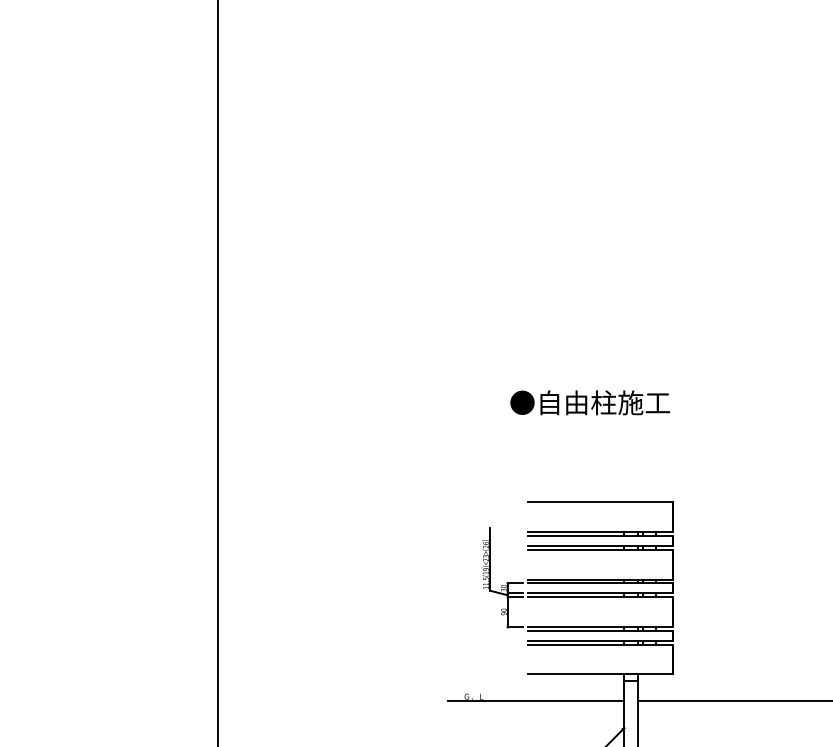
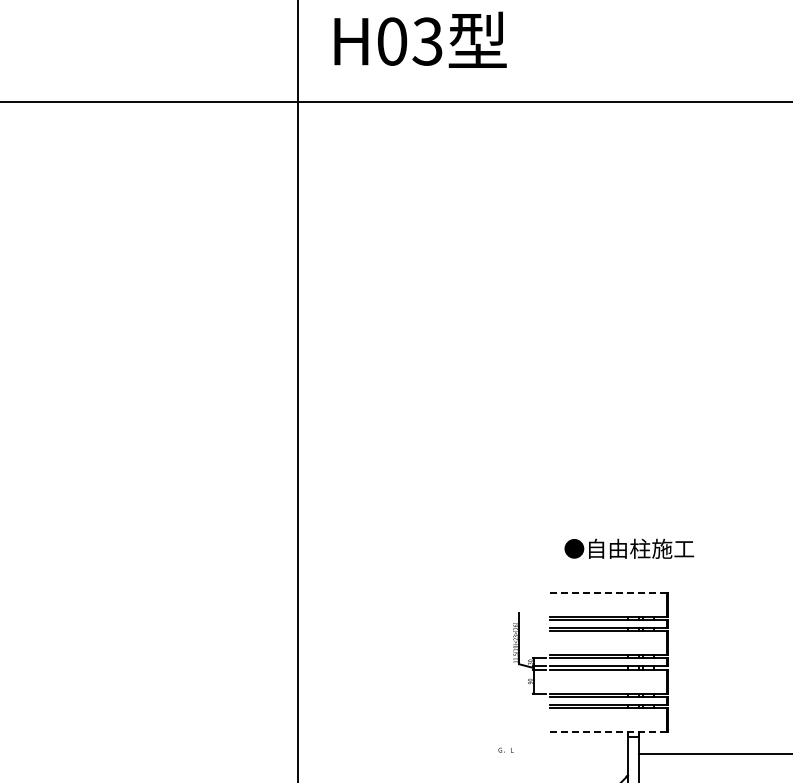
text: (590, 402) -> (629, 548), moved
line: (600, 502) -> (608, 592), solid -> dashed
line: (600, 674) -> (608, 732), solid -> dashed
line: (534, 700) -> (555, 753), removed

